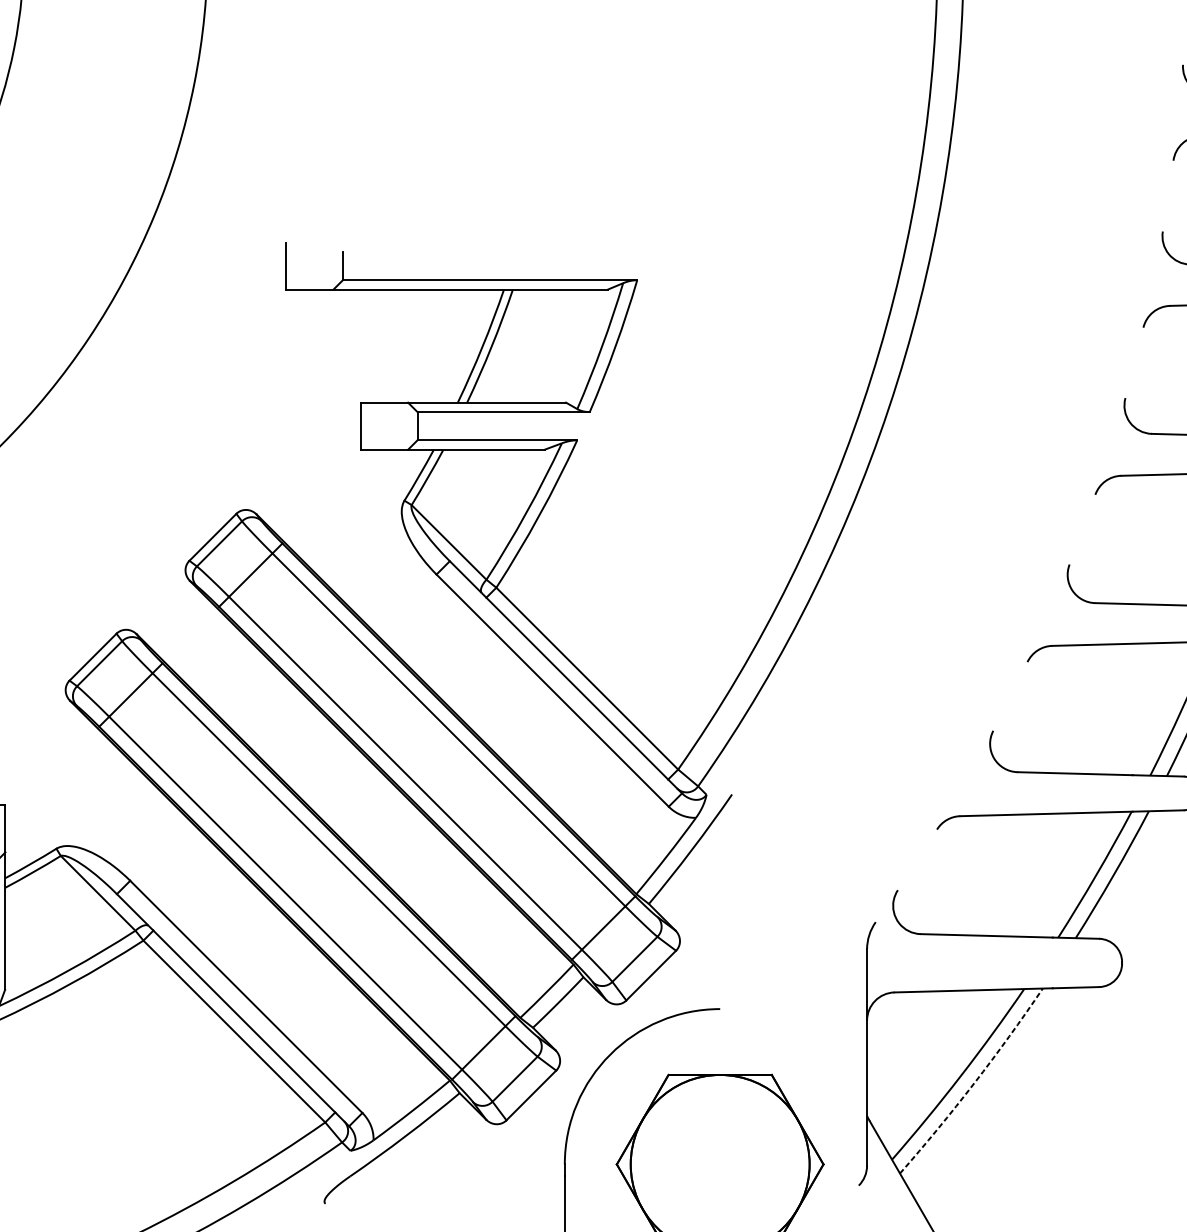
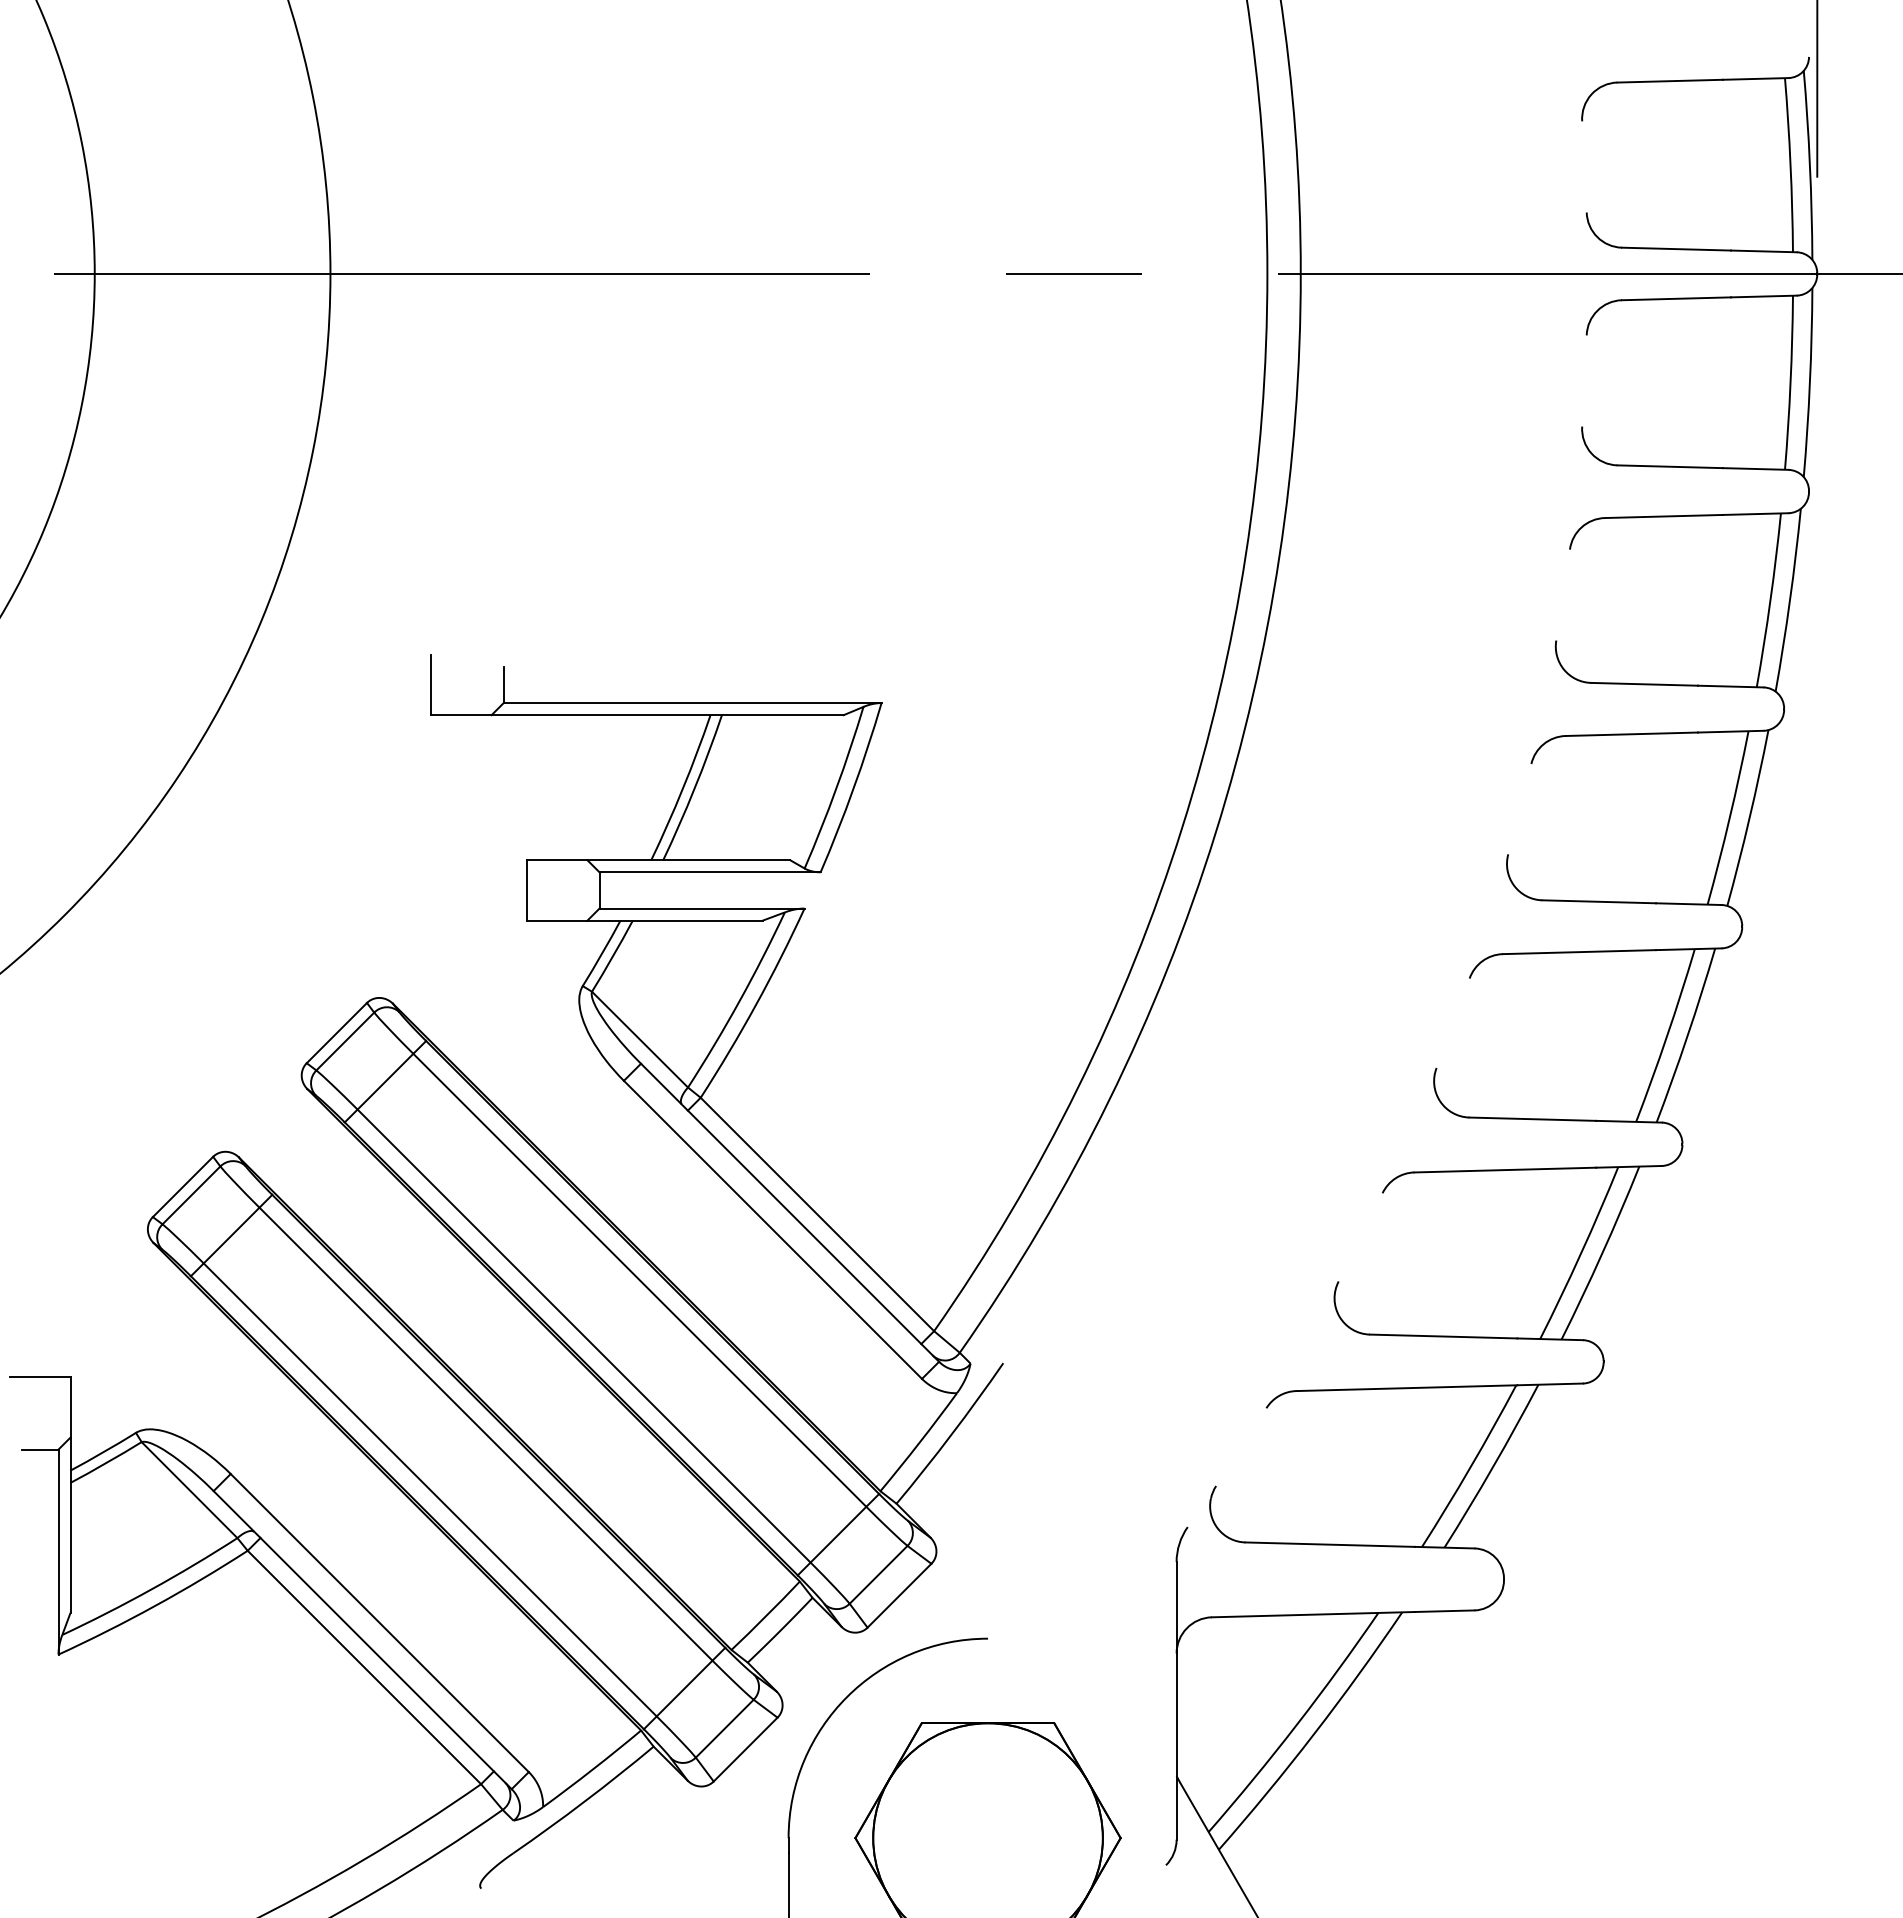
arc: (974, 1082) -> (1314, 1733), dashed -> solid

